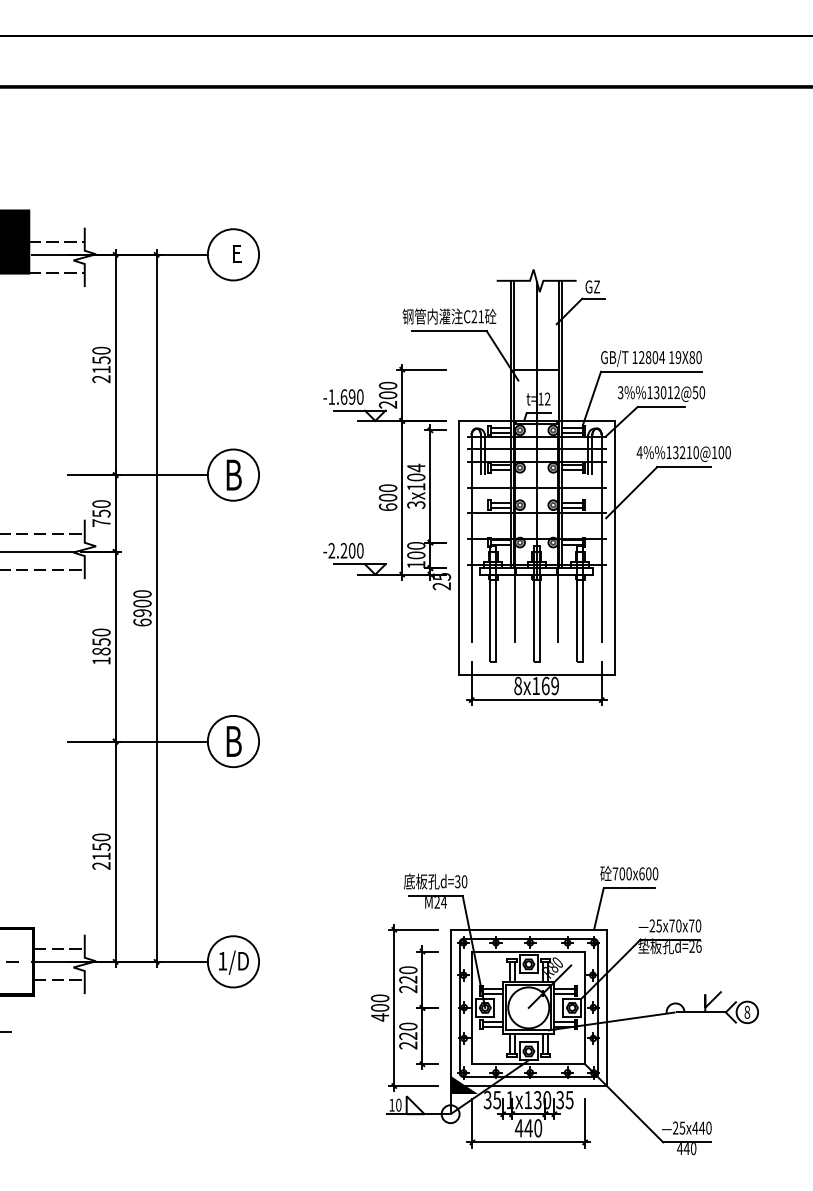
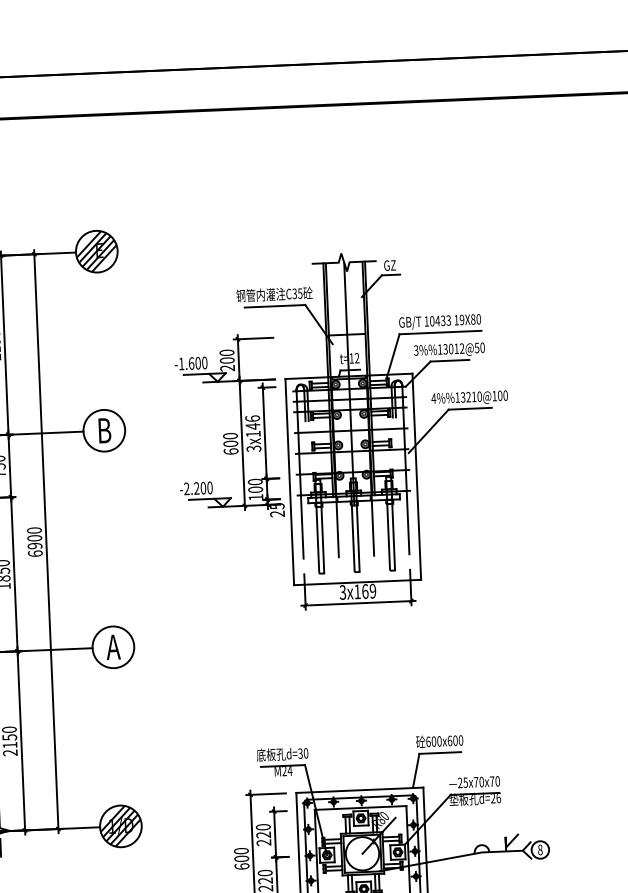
hatch: (233, 254) -> (96, 251), added
text: (477, 316) -> (297, 293), C21 -> C35
text: (652, 357) -> (440, 320), 12804 -> 10433
text: (351, 396) -> (197, 362), -1.690 -> -1.600
text: (416, 472) -> (253, 422), 3x104 -> 3x146
text: (518, 685) -> (343, 592), 8x169 -> 3x169
text: (233, 741) -> (113, 647), B -> A
text: (615, 873) -> (428, 741), 700x600 -> 600x600
hatch: (233, 961) -> (120, 826), added
text: (380, 1017) -> (242, 866), 400 -> 600

